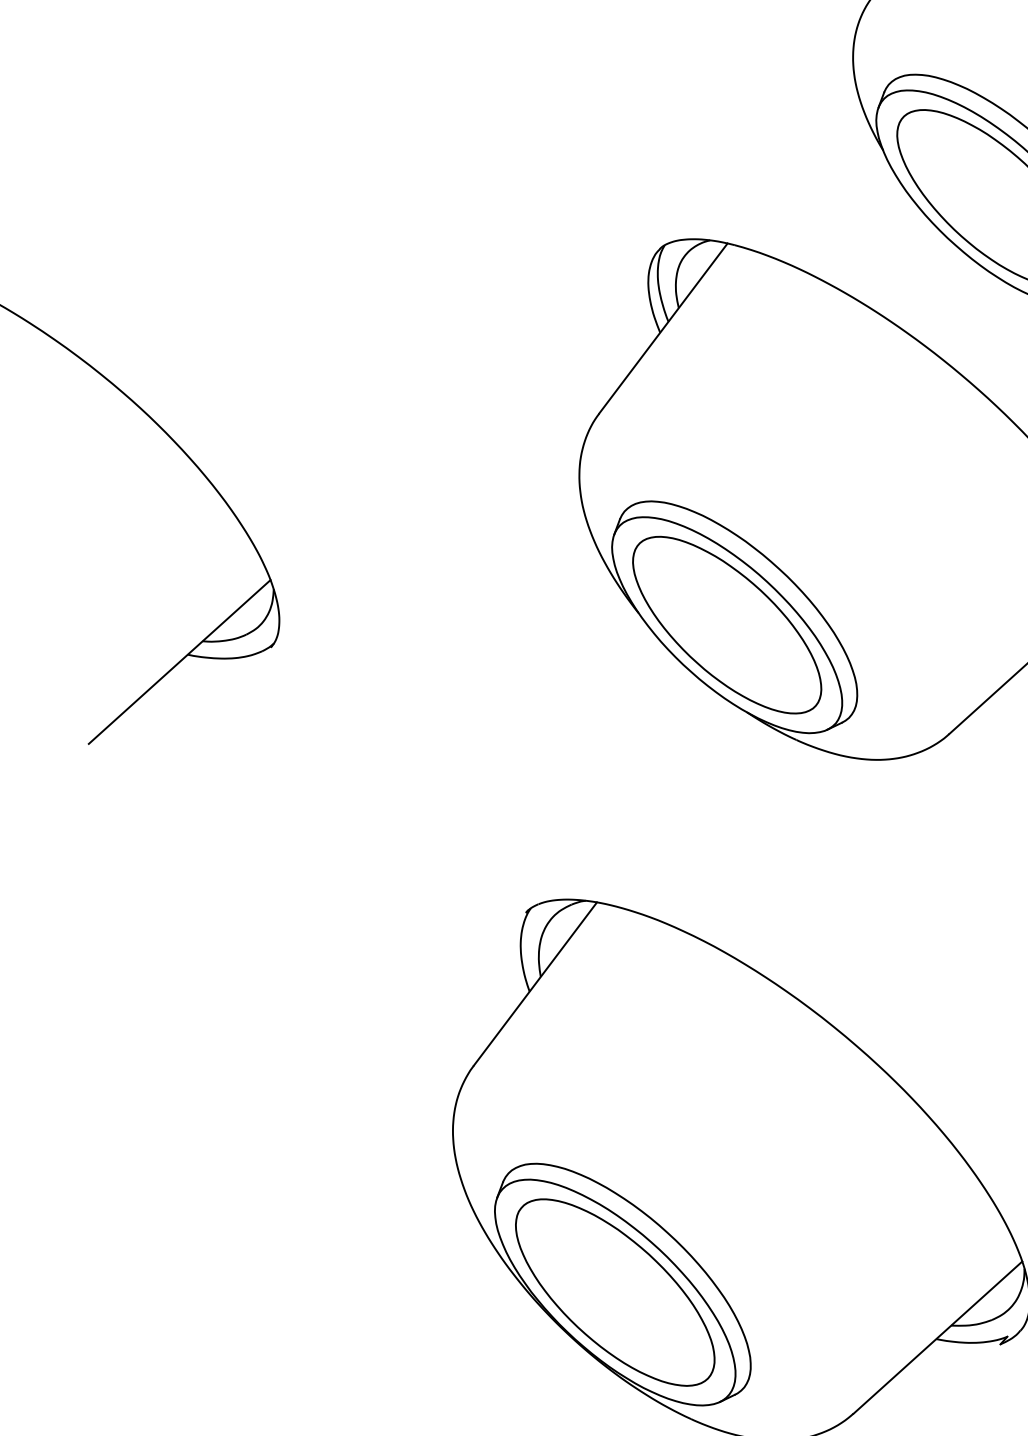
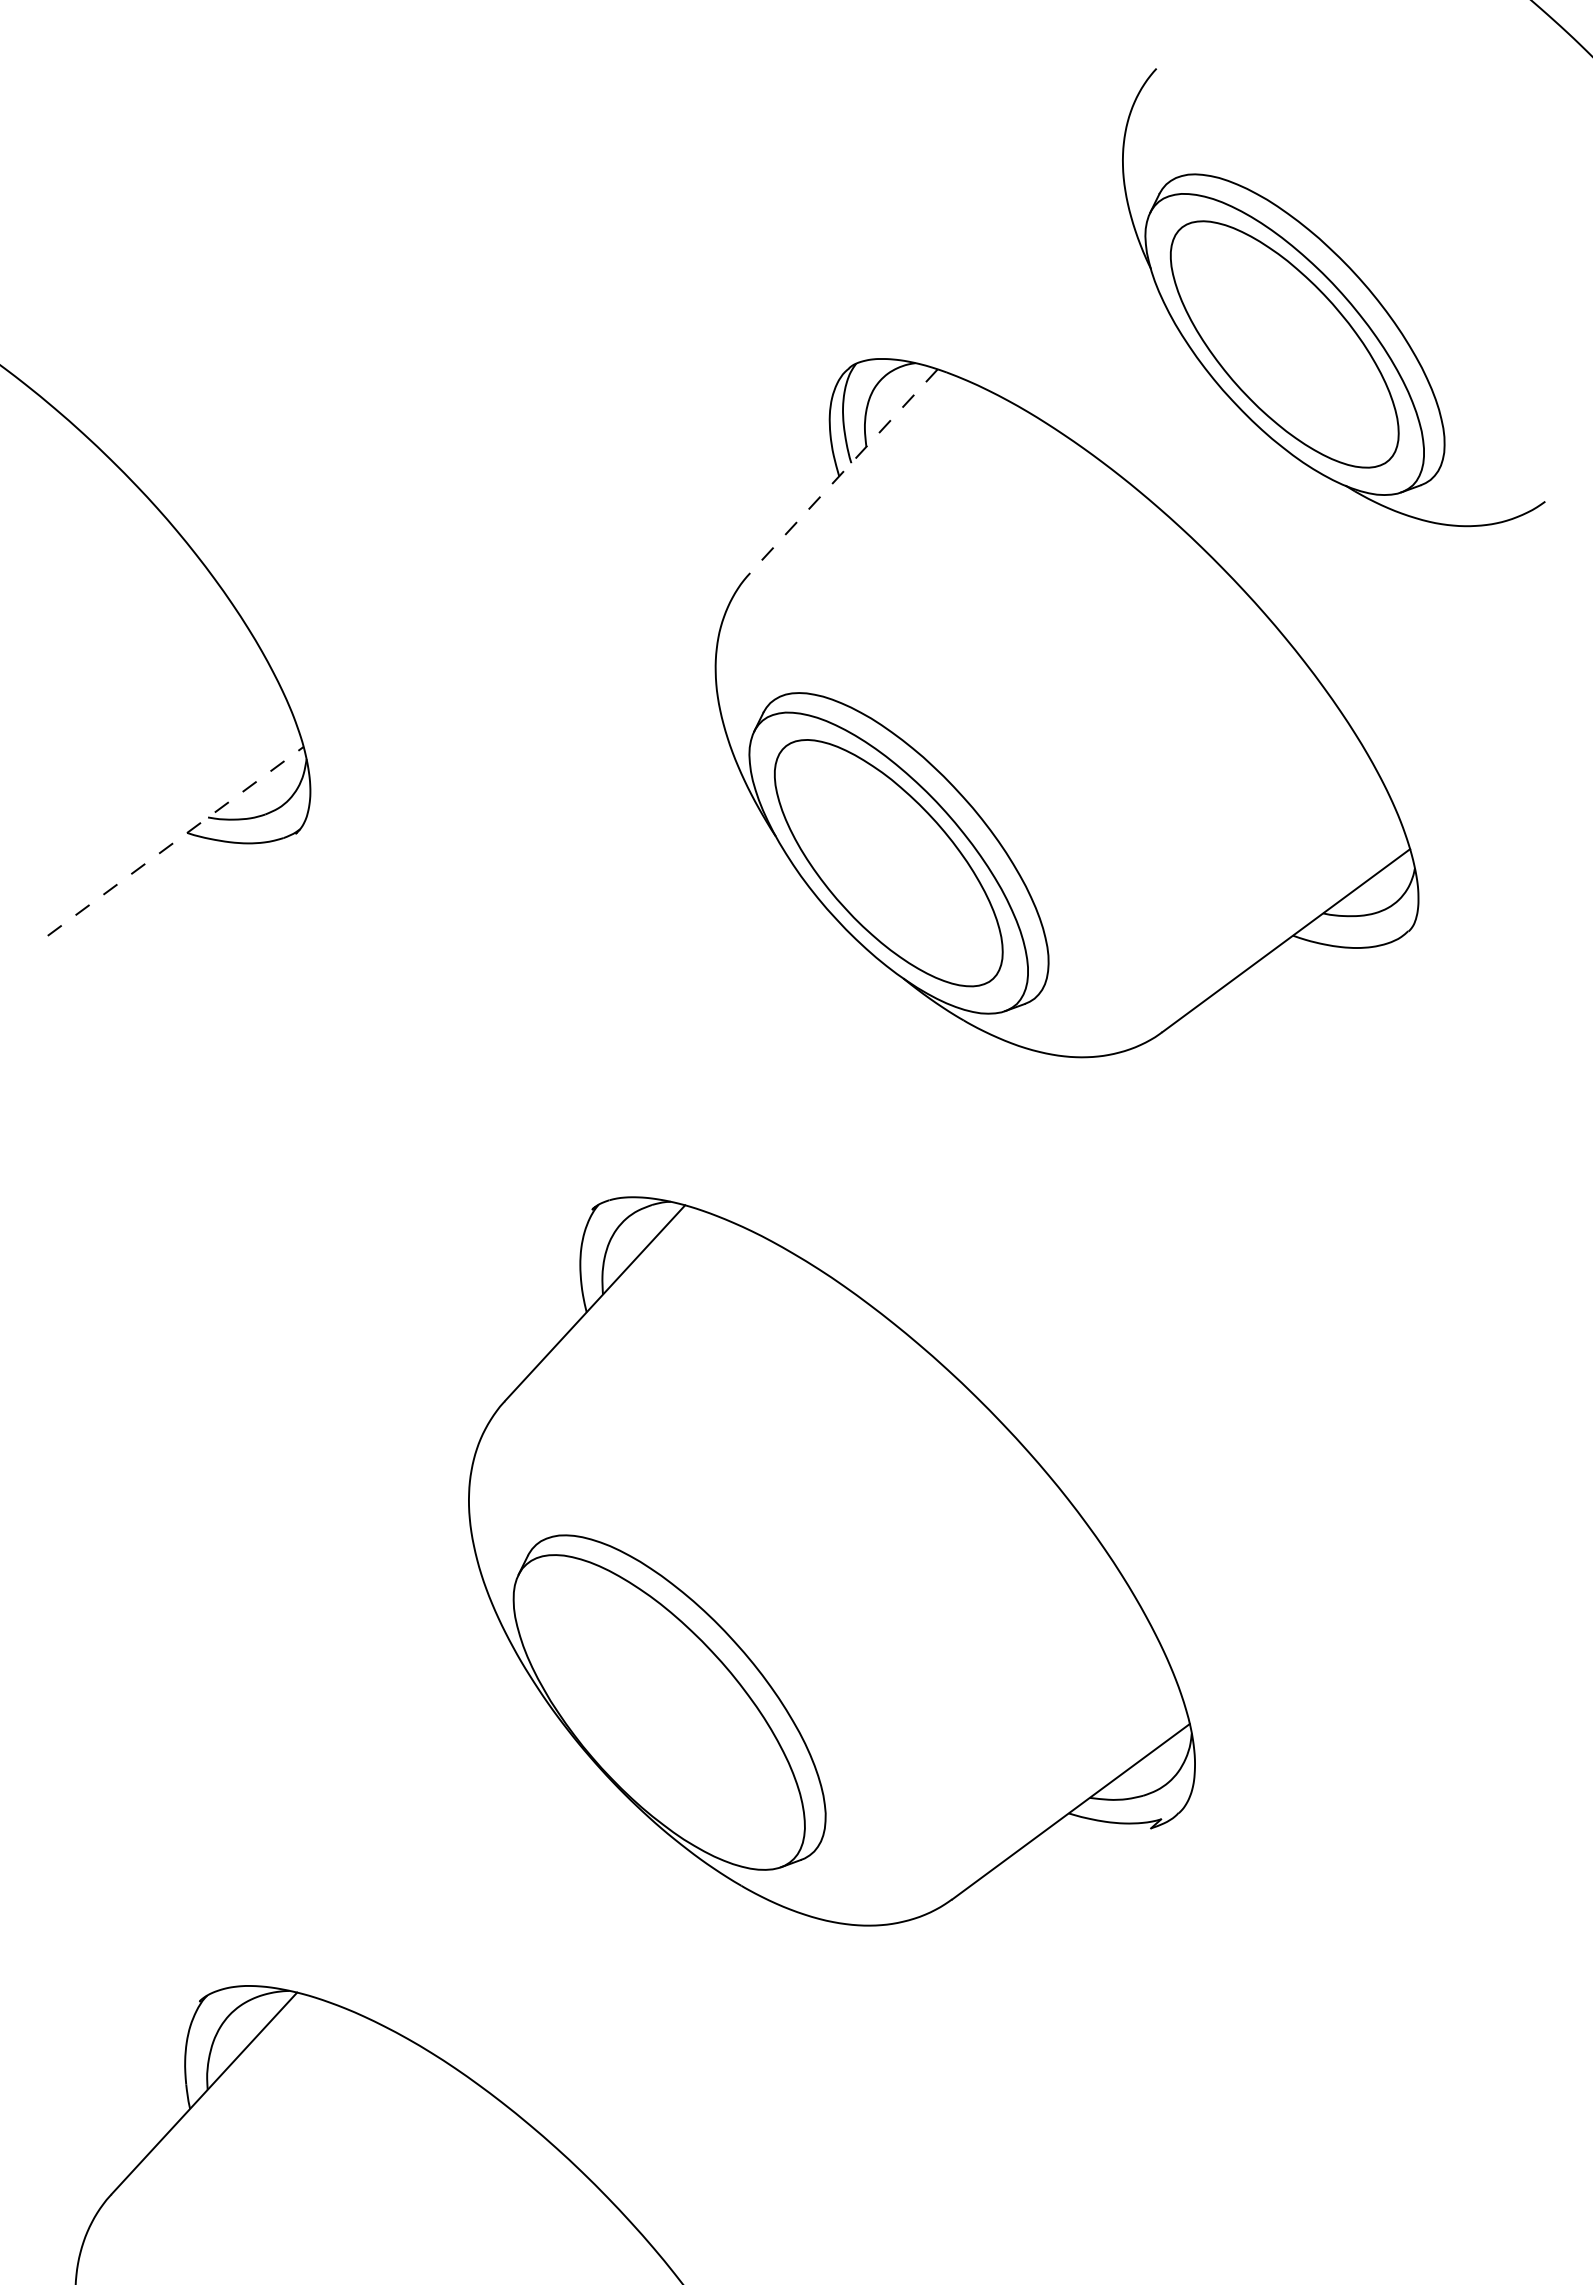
line: (663, 328) -> (843, 471), solid -> dashed
line: (180, 662) -> (176, 841), solid -> dashed
part: (615, 1292) -> (659, 1712), removed

